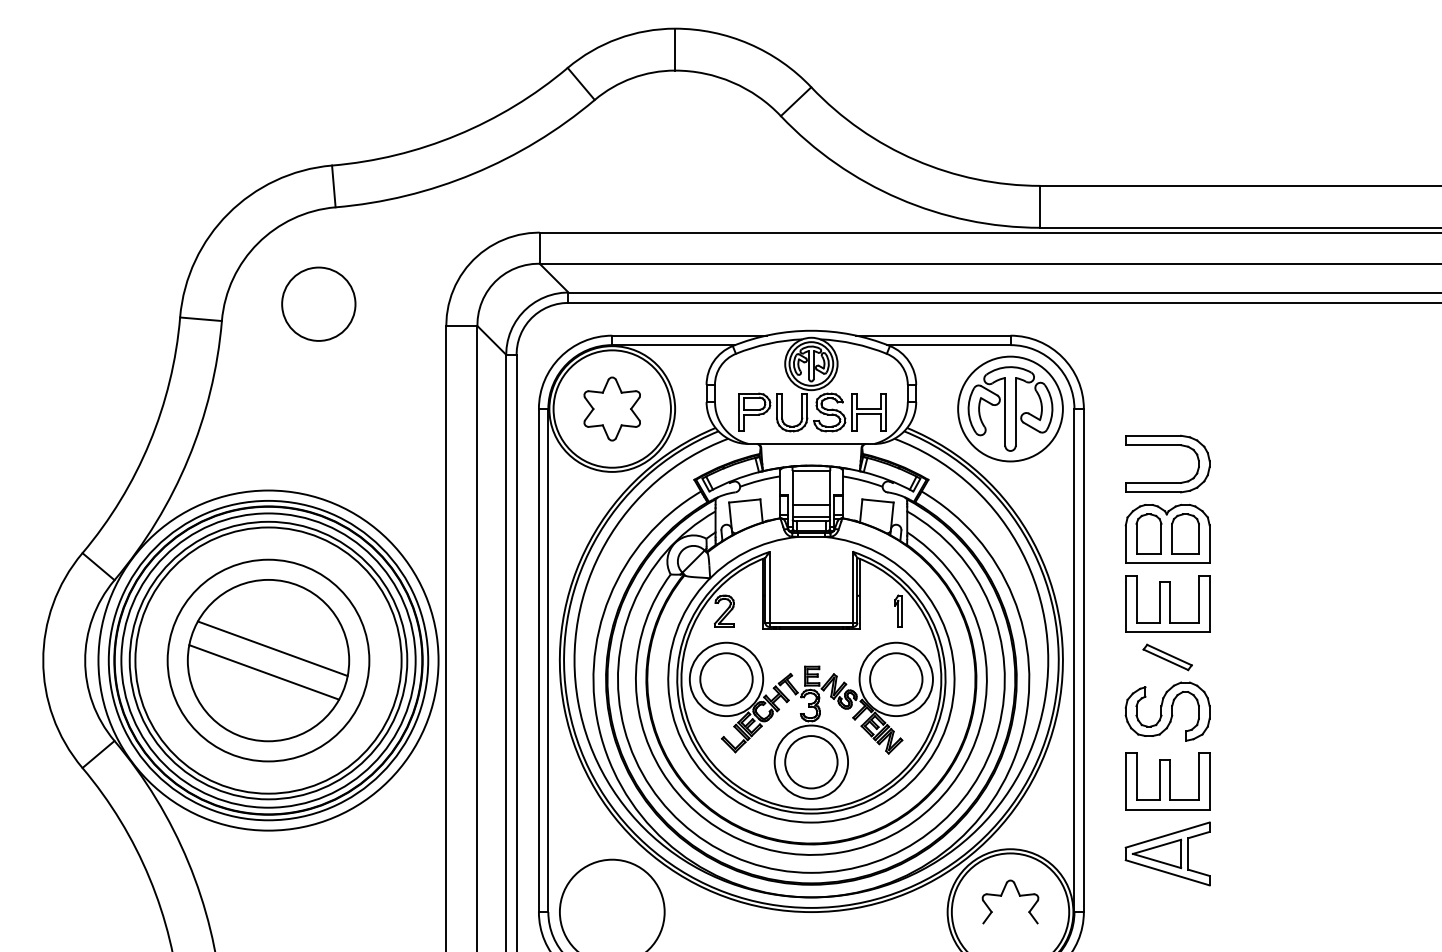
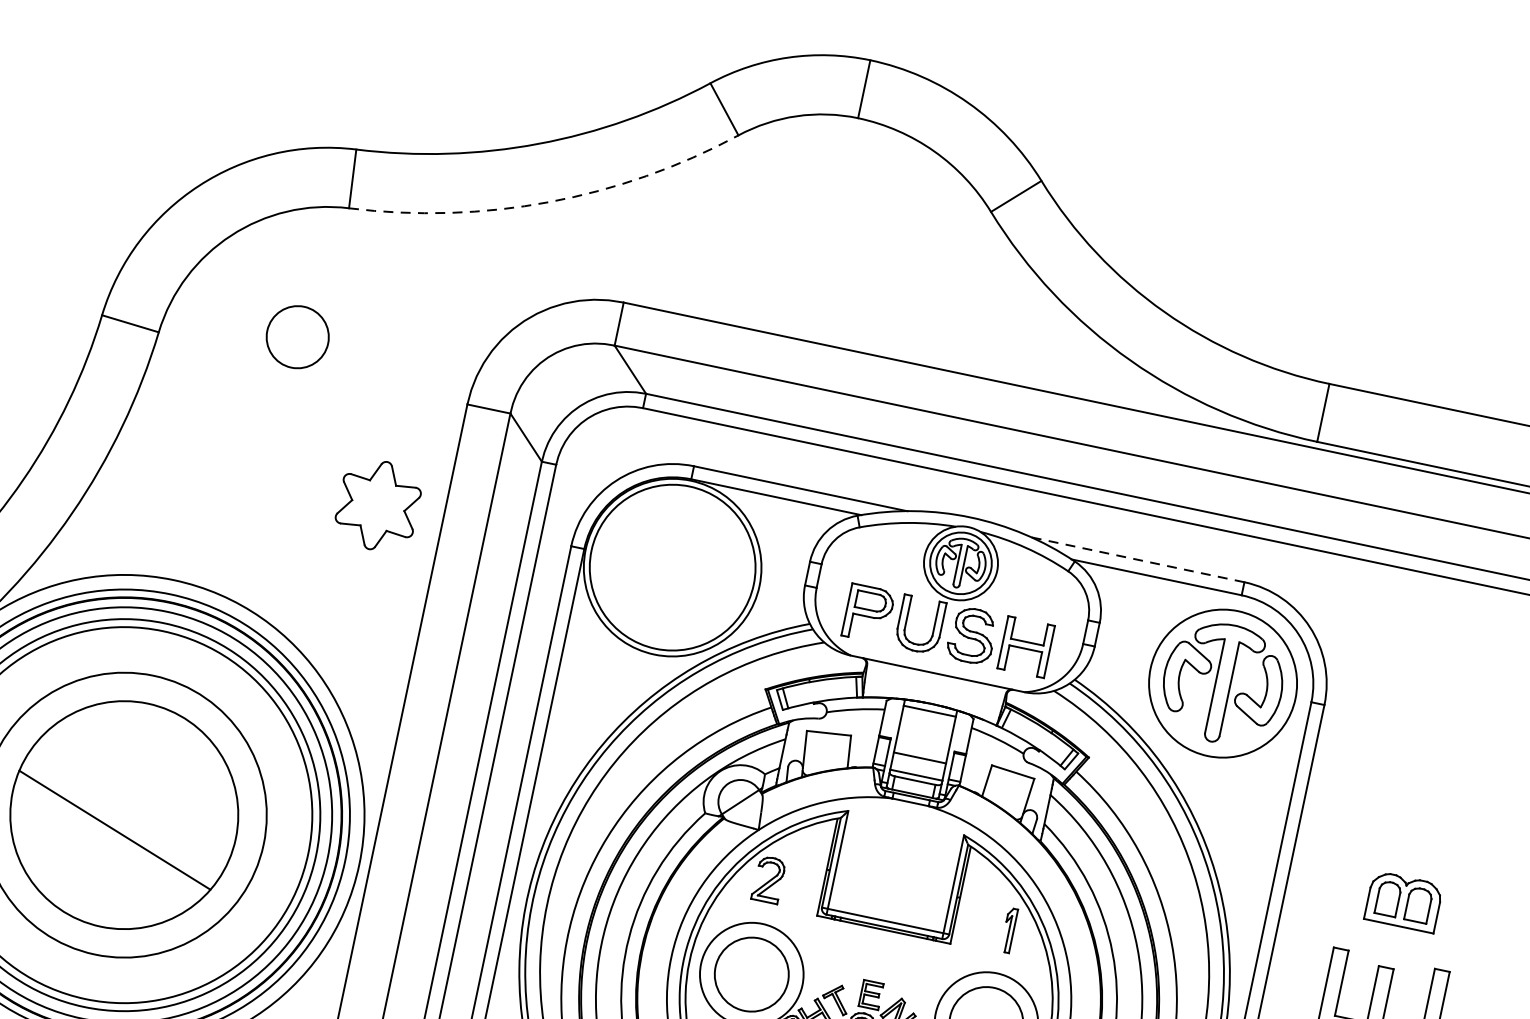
arc: (473, 173) -> (549, 201), solid -> dashed
circle: (318, 303) -> (297, 336), size x0.6
line: (932, 335) -> (1136, 559), solid -> dashed
part: (611, 408) -> (377, 504), moved
part: (1167, 445) -> (1429, 779), removed
part: (1167, 533) -> (1403, 901), size x0.6
line: (272, 648) -> (133, 799), removed

